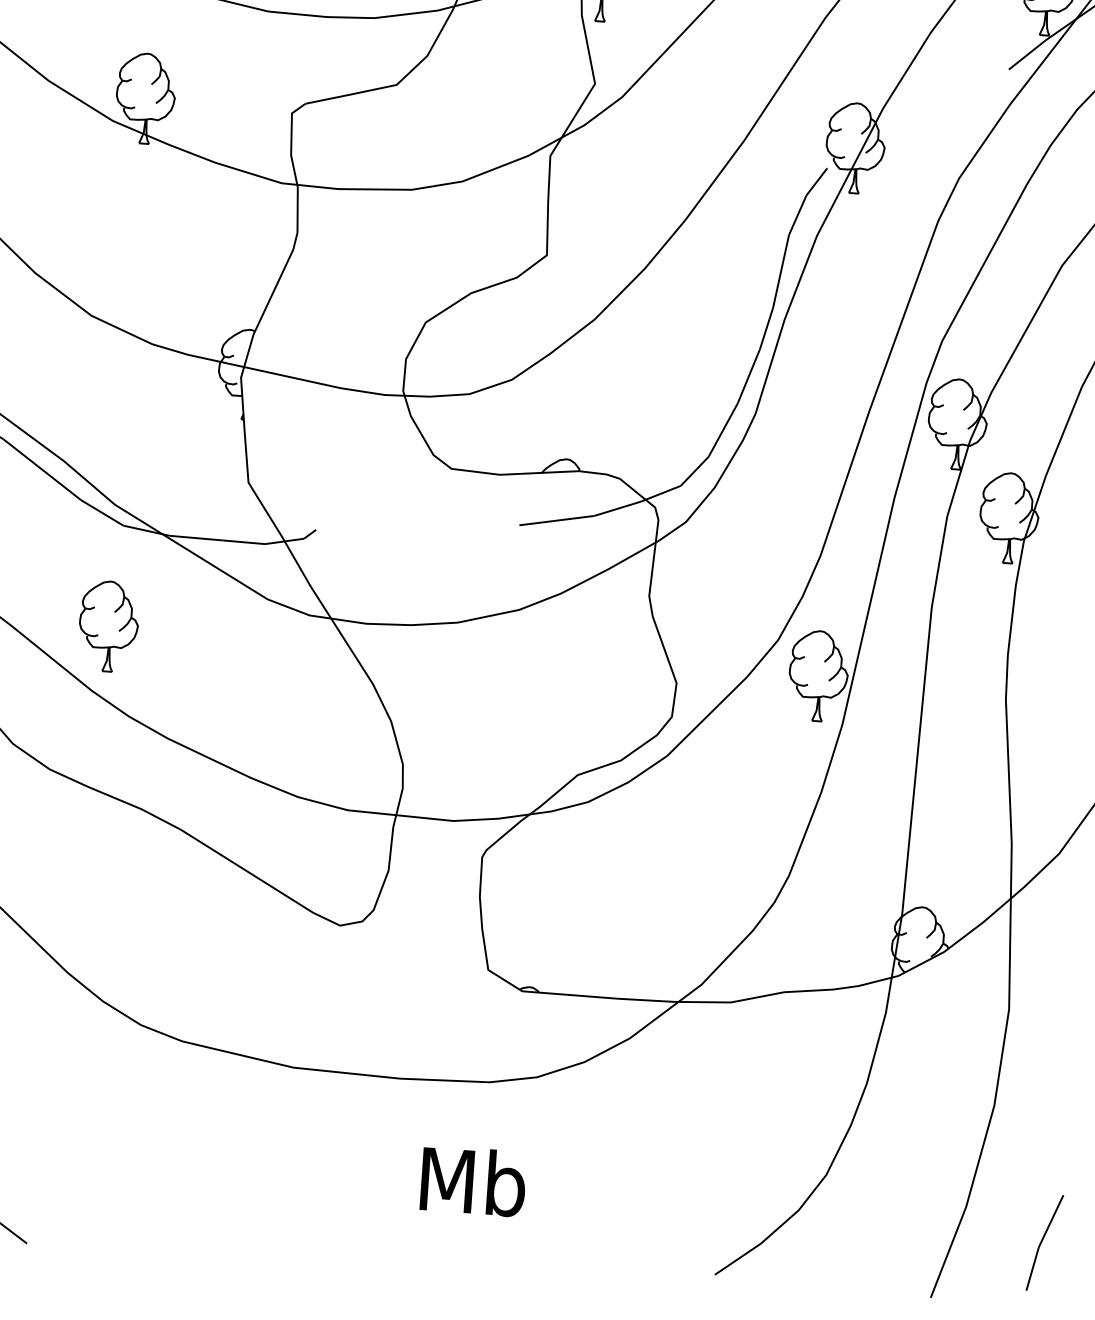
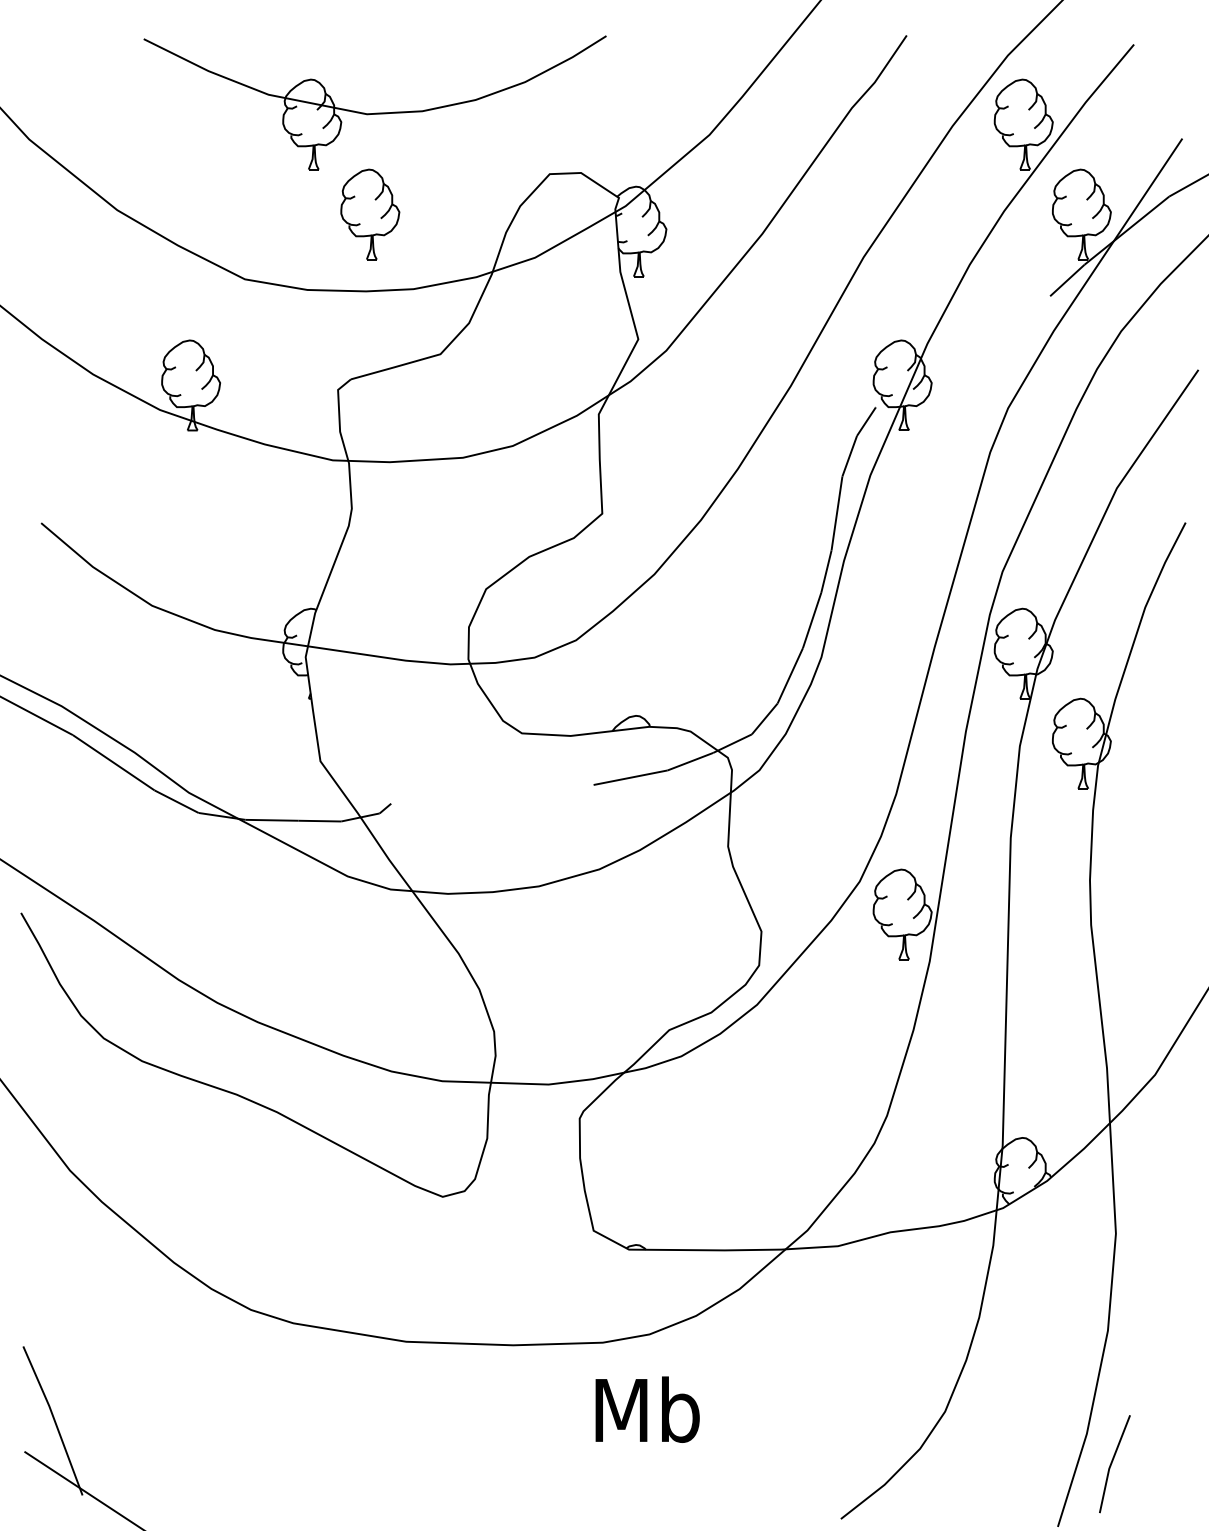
part: (109, 626) -> (191, 914), removed
text: (473, 1181) -> (647, 1409), moved
line: (1042, 1242) -> (1112, 1463), moved

